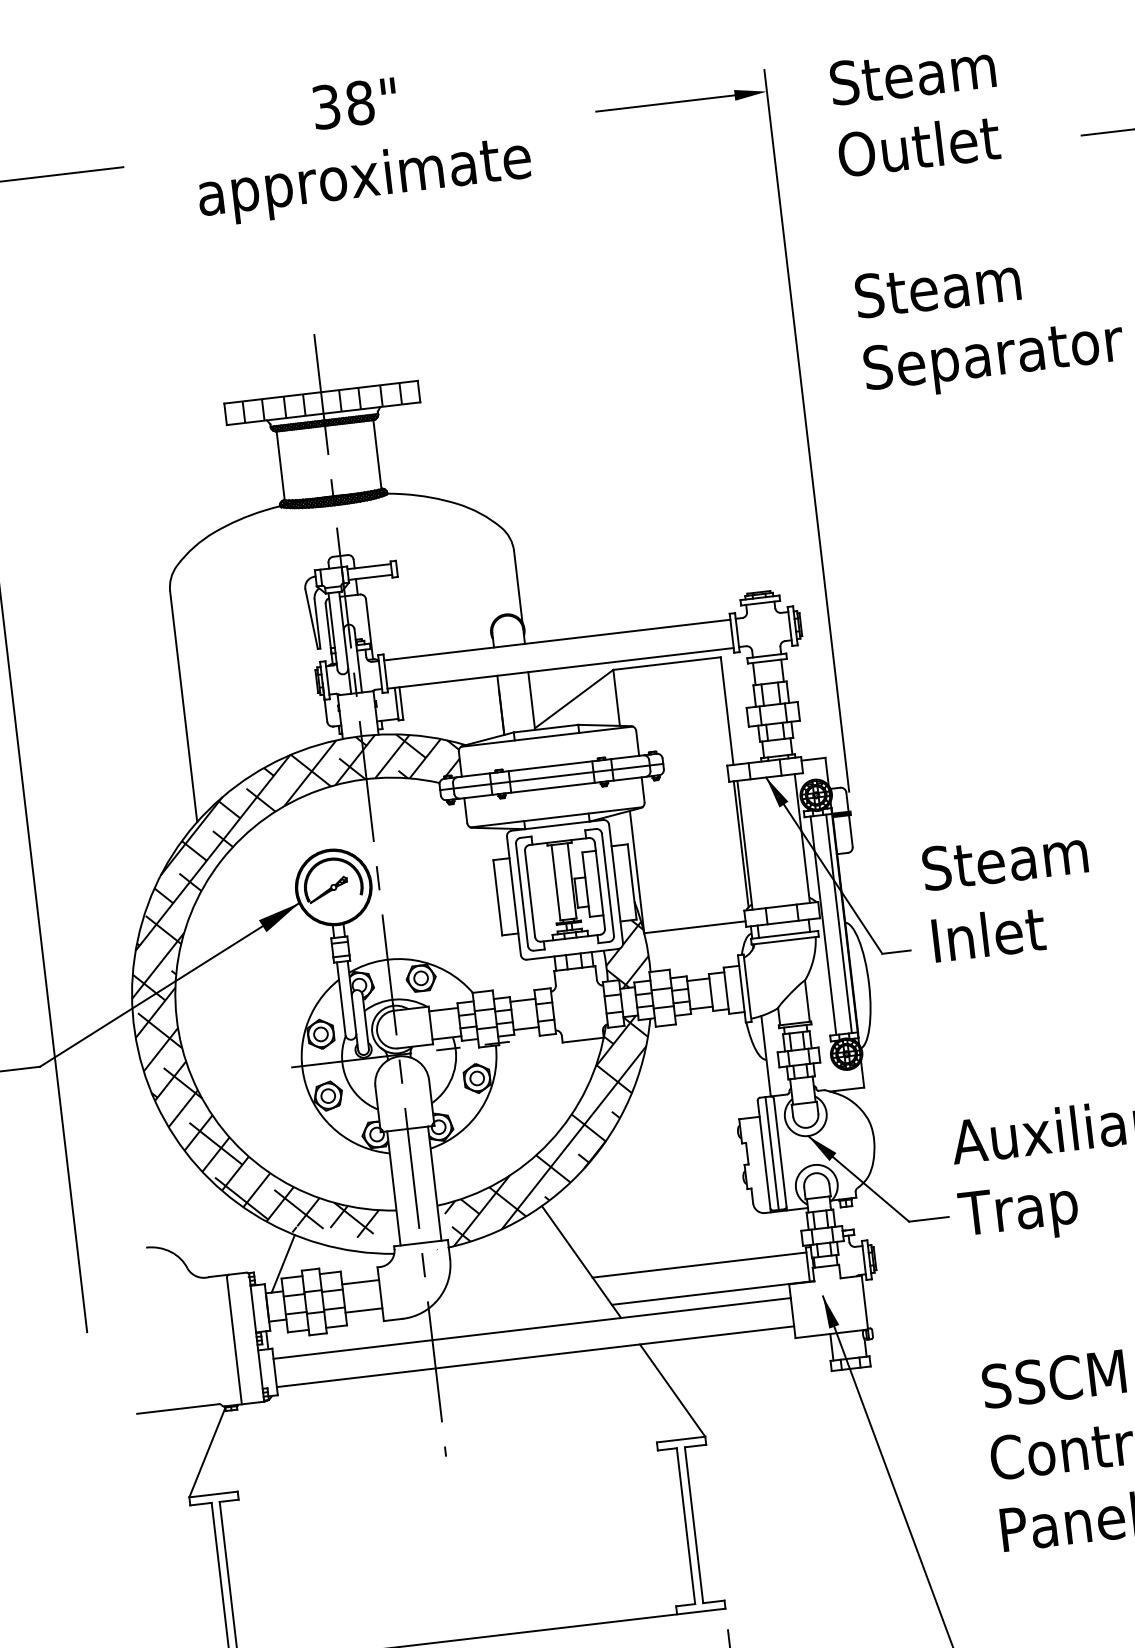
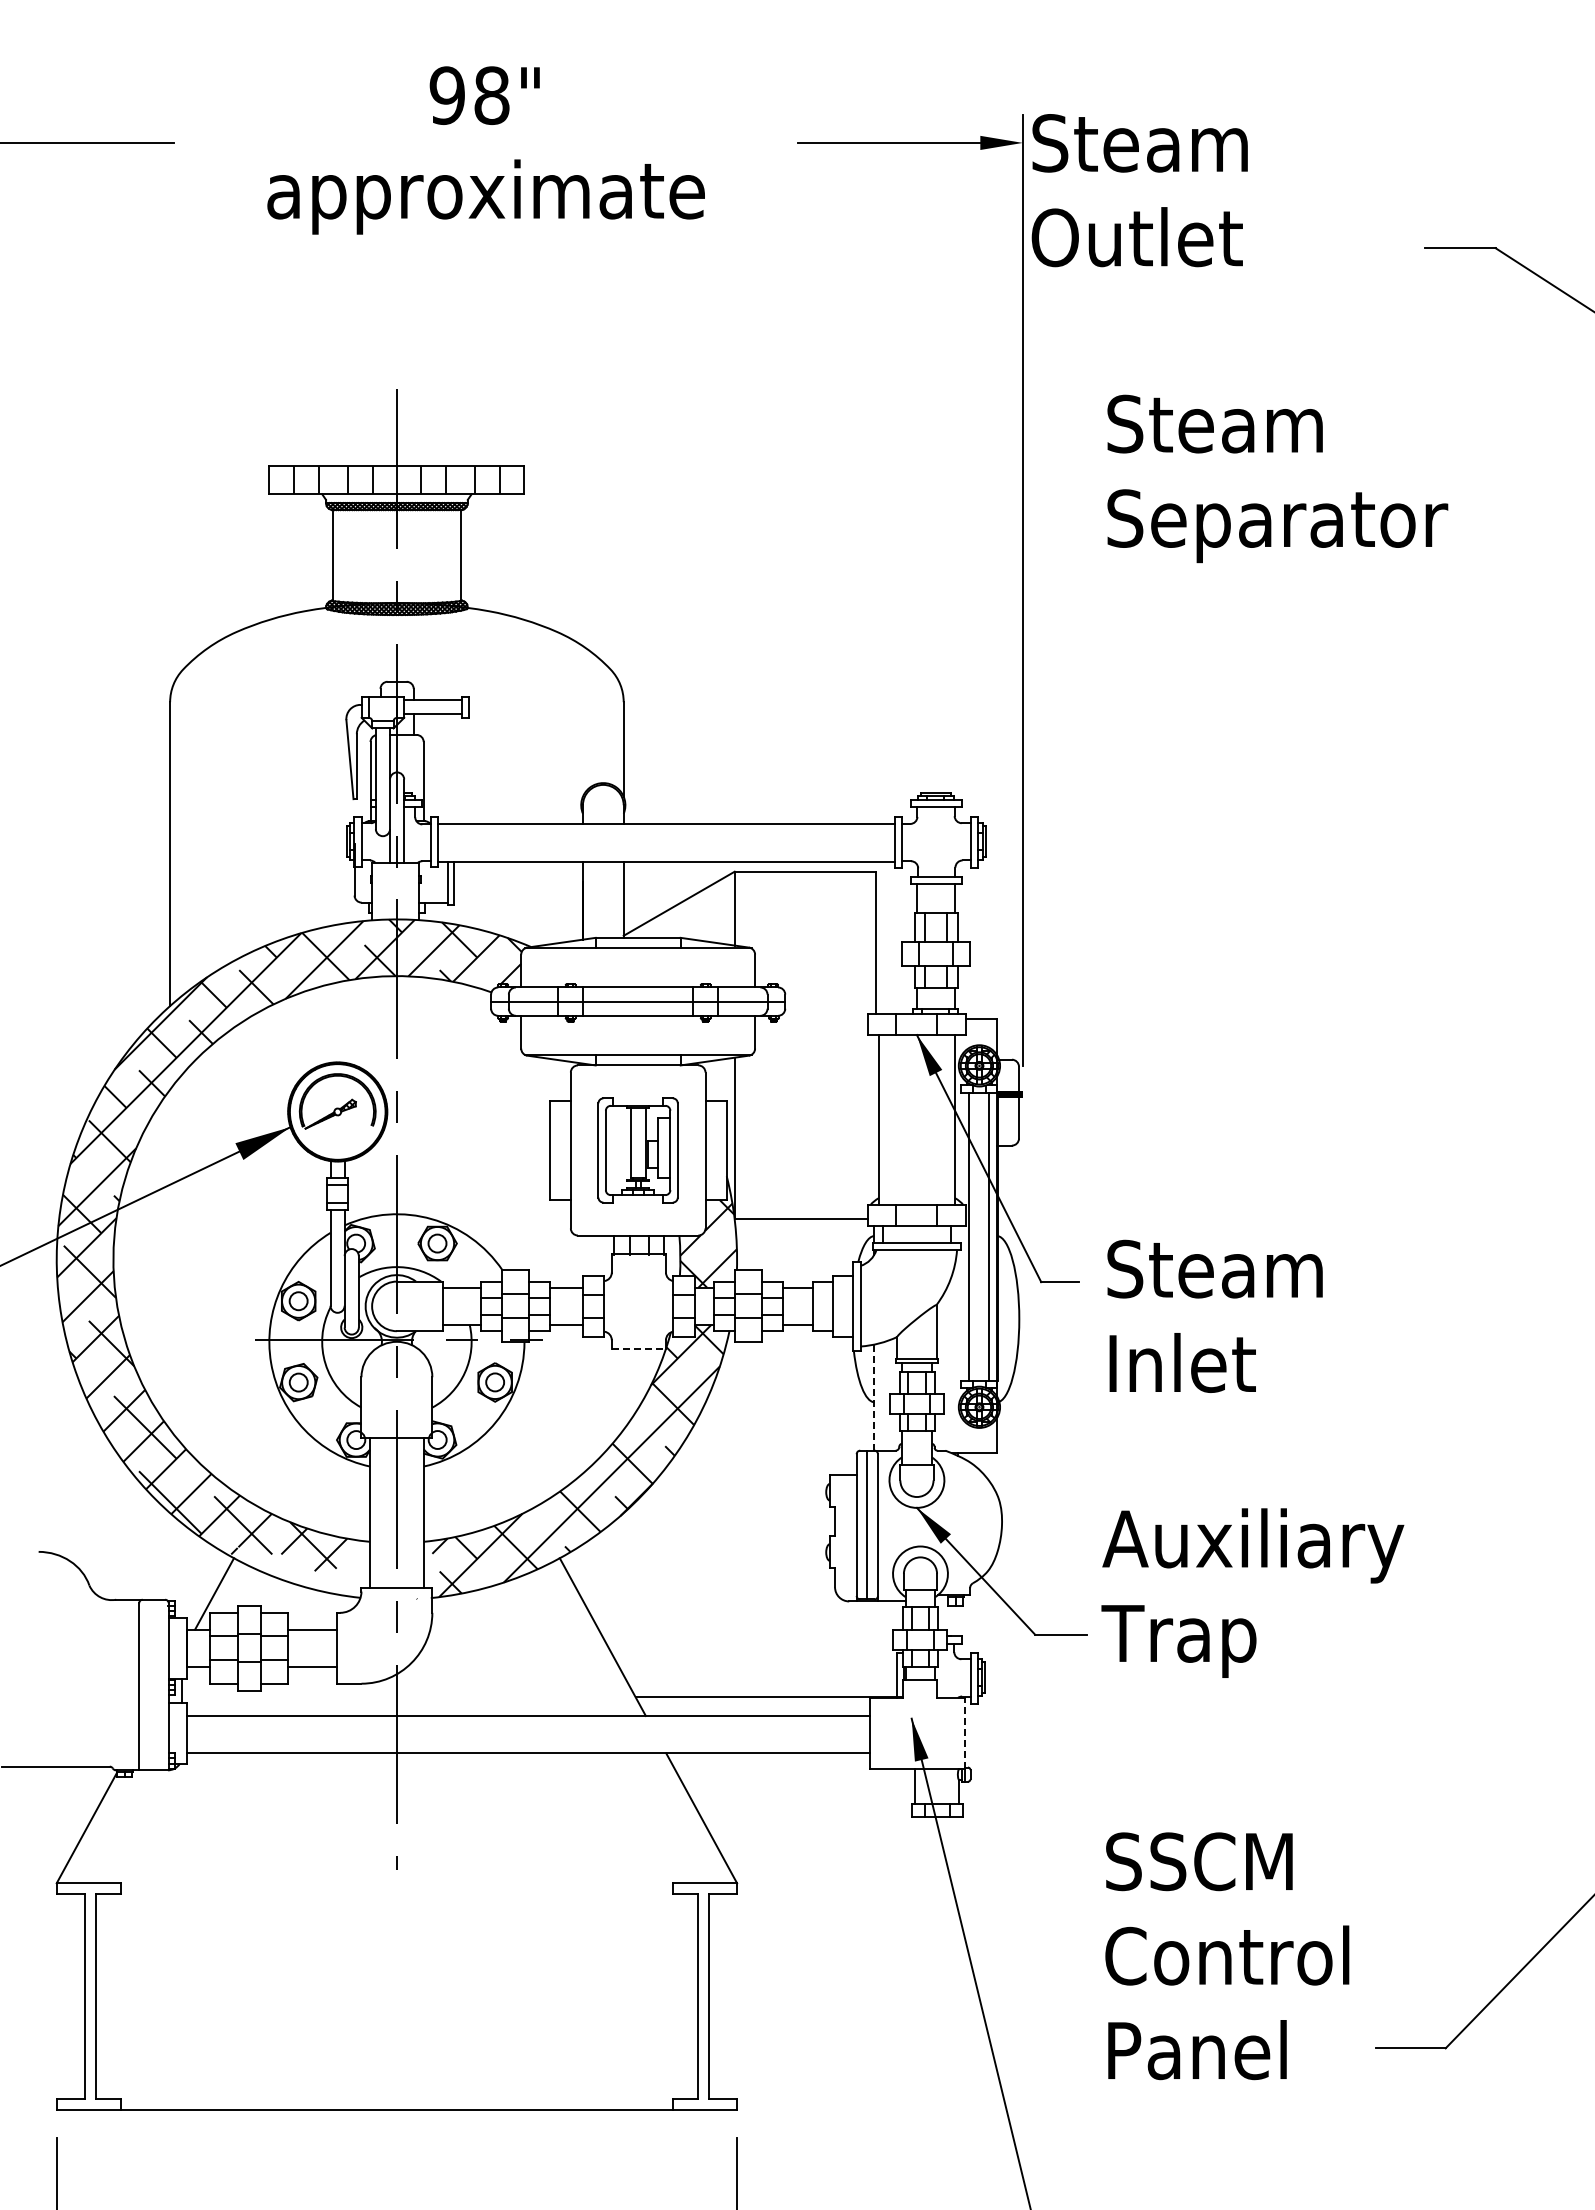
text: (325, 106) -> (446, 95), 38" -> 98"
text: (916, 110) -> (1139, 190), moved
line: (741, 844) -> (874, 1118), removed
part: (564, 889) -> (637, 1150), size x0.7
text: (1008, 895) -> (1214, 1315), moved
line: (583, 1039) -> (639, 1348), solid -> dashed
line: (766, 1056) -> (874, 1397), solid -> dashed
line: (699, 1265) -> (755, 1659), removed
line: (865, 1302) -> (965, 1732), solid -> dashed

